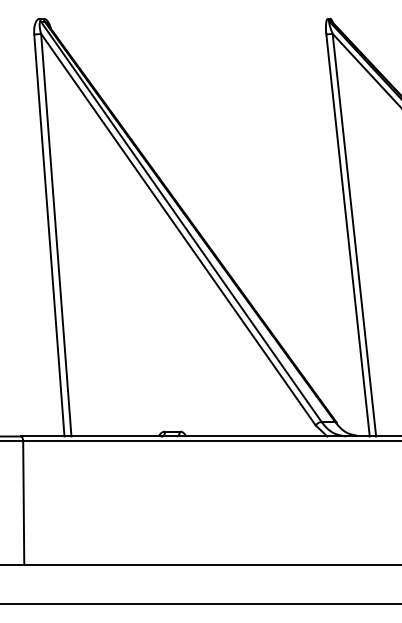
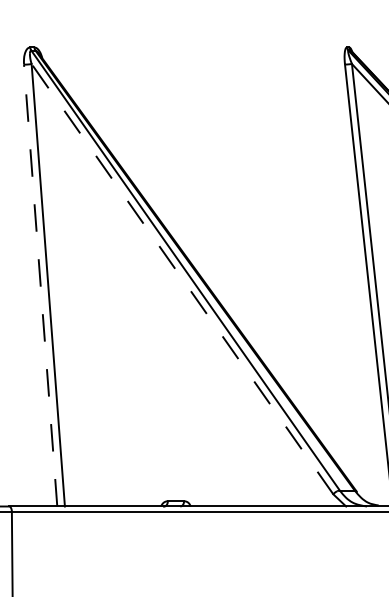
line: (178, 229) -> (182, 279), solid -> dashed
line: (49, 235) -> (40, 285), solid -> dashed

